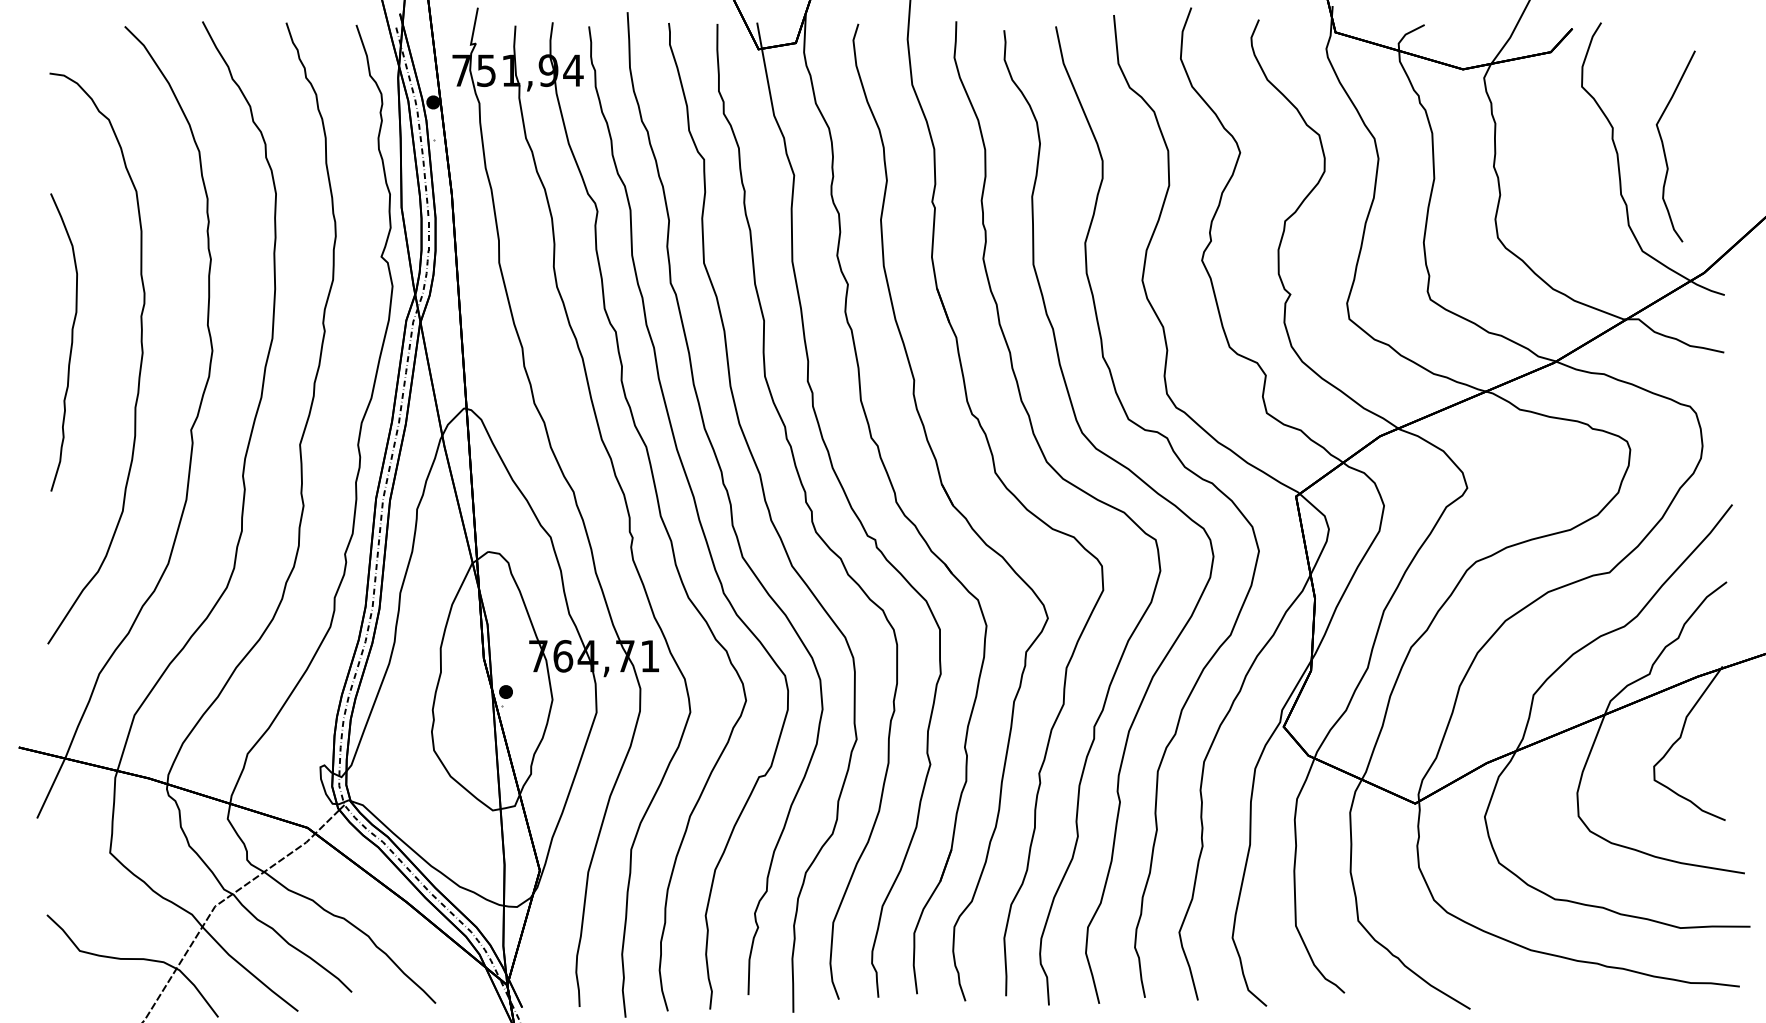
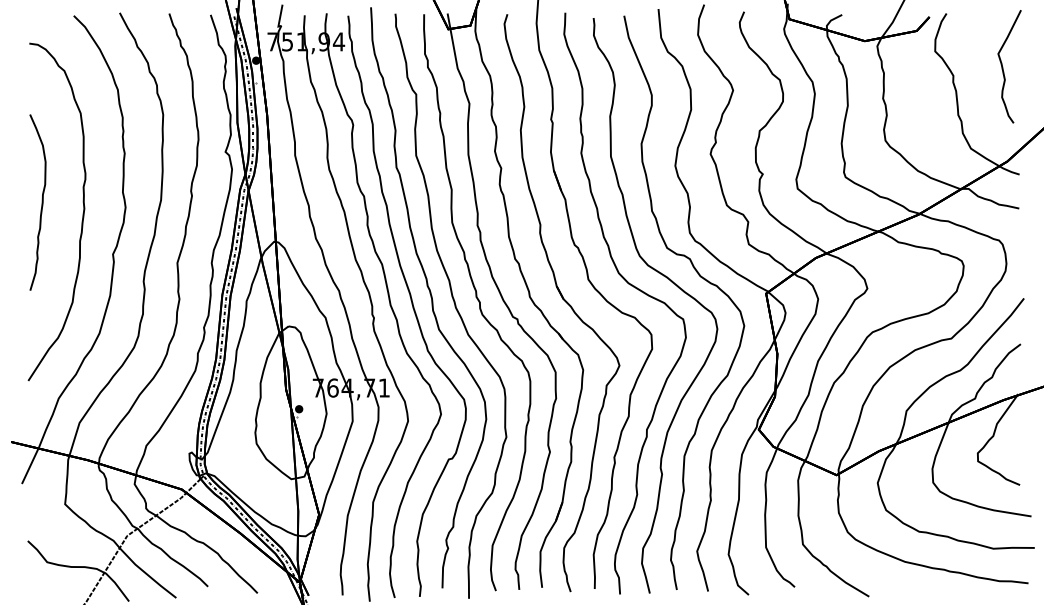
curve: (1665, 147) -> (1003, 67), moved

